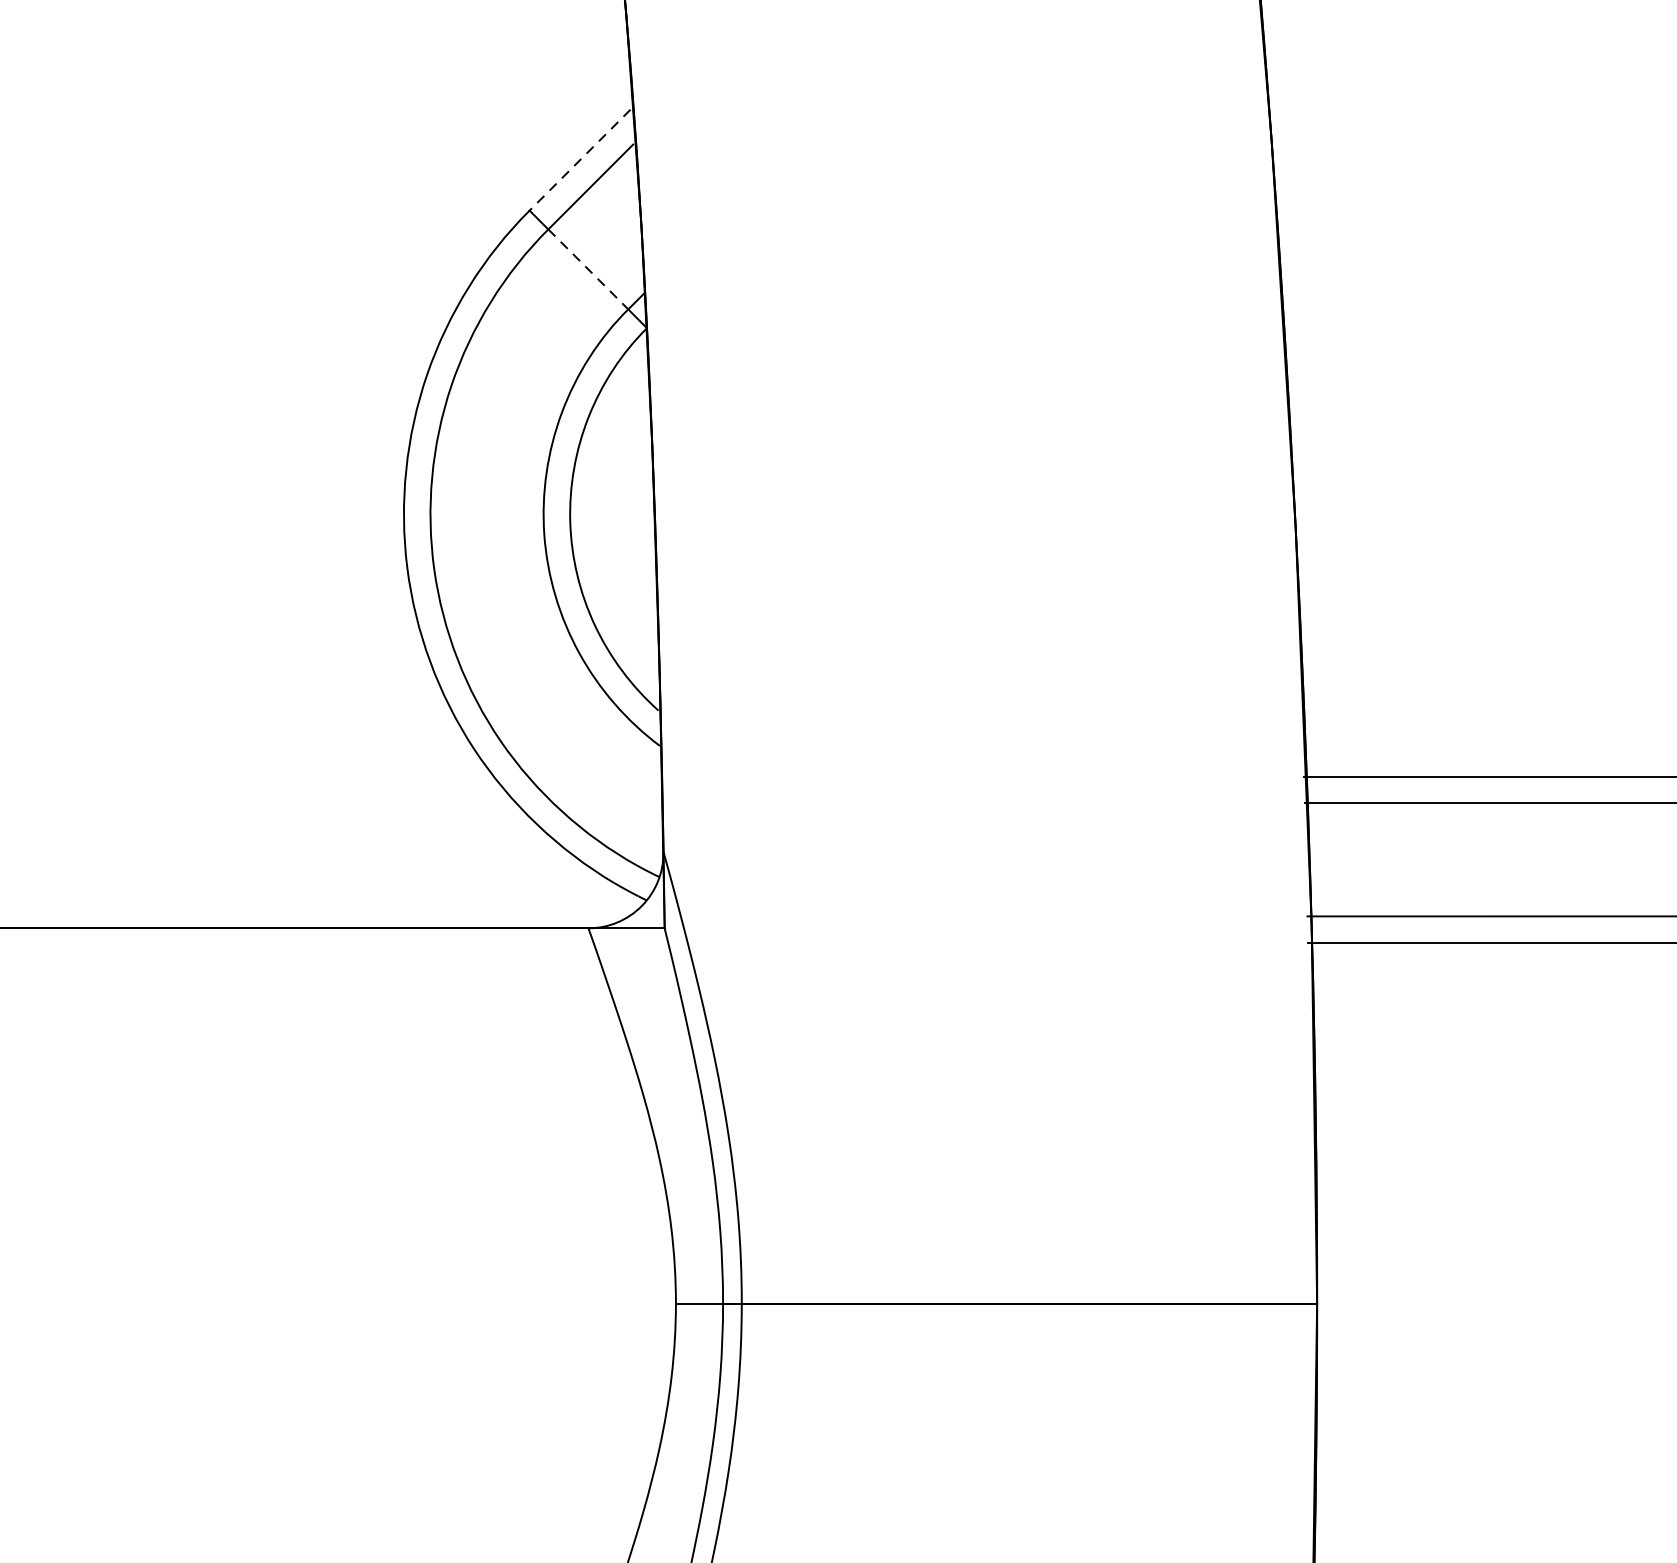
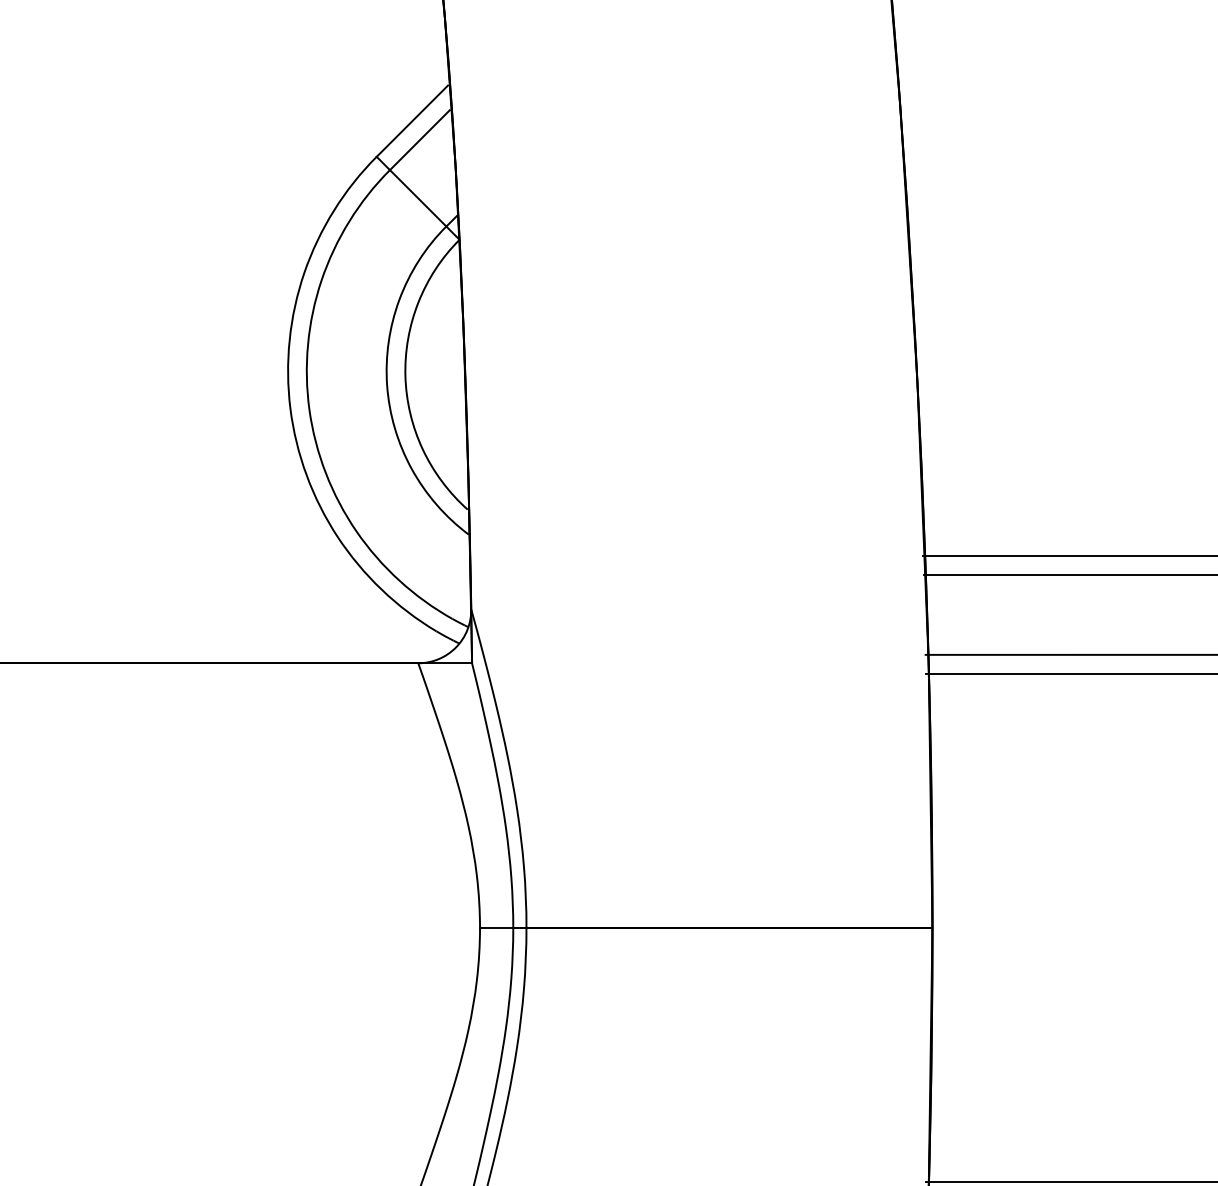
line: (580, 160) -> (412, 121), dashed -> solid
line: (588, 269) -> (418, 198), dashed -> solid

